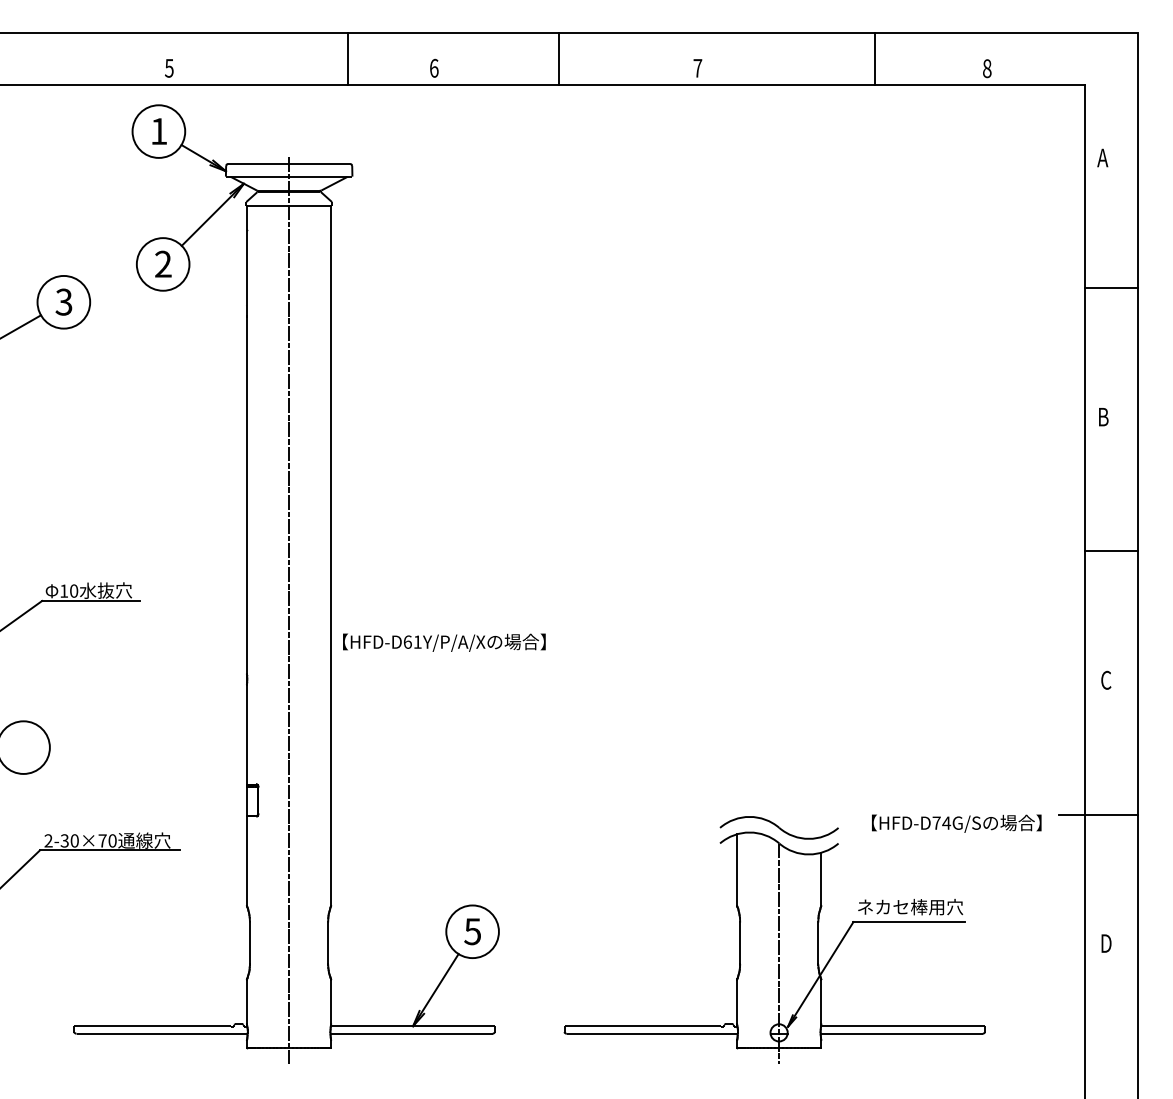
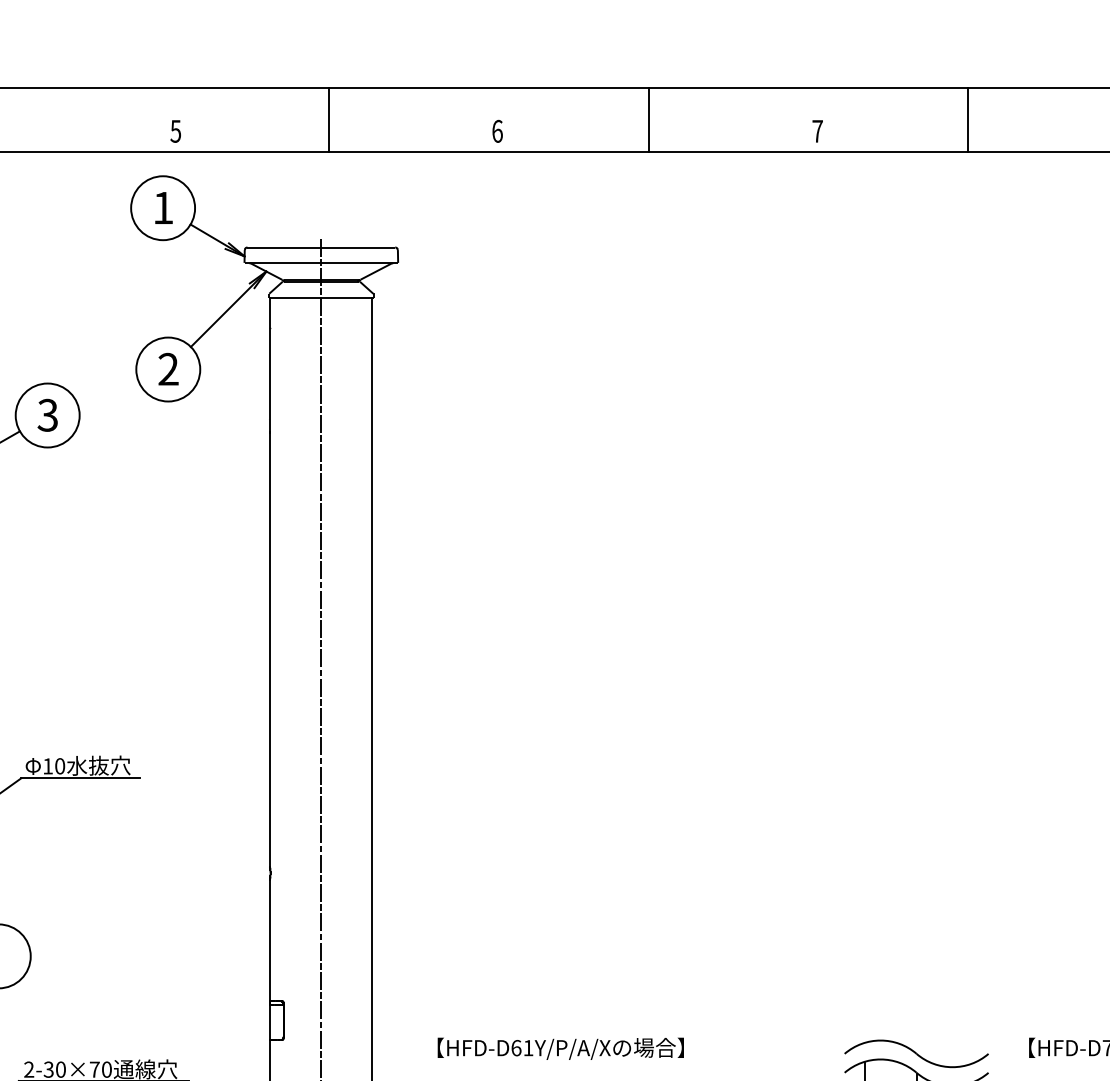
line: (348, 58) -> (329, 119), moved
line: (874, 58) -> (967, 119), moved
text: (444, 642) -> (560, 1048), moved

